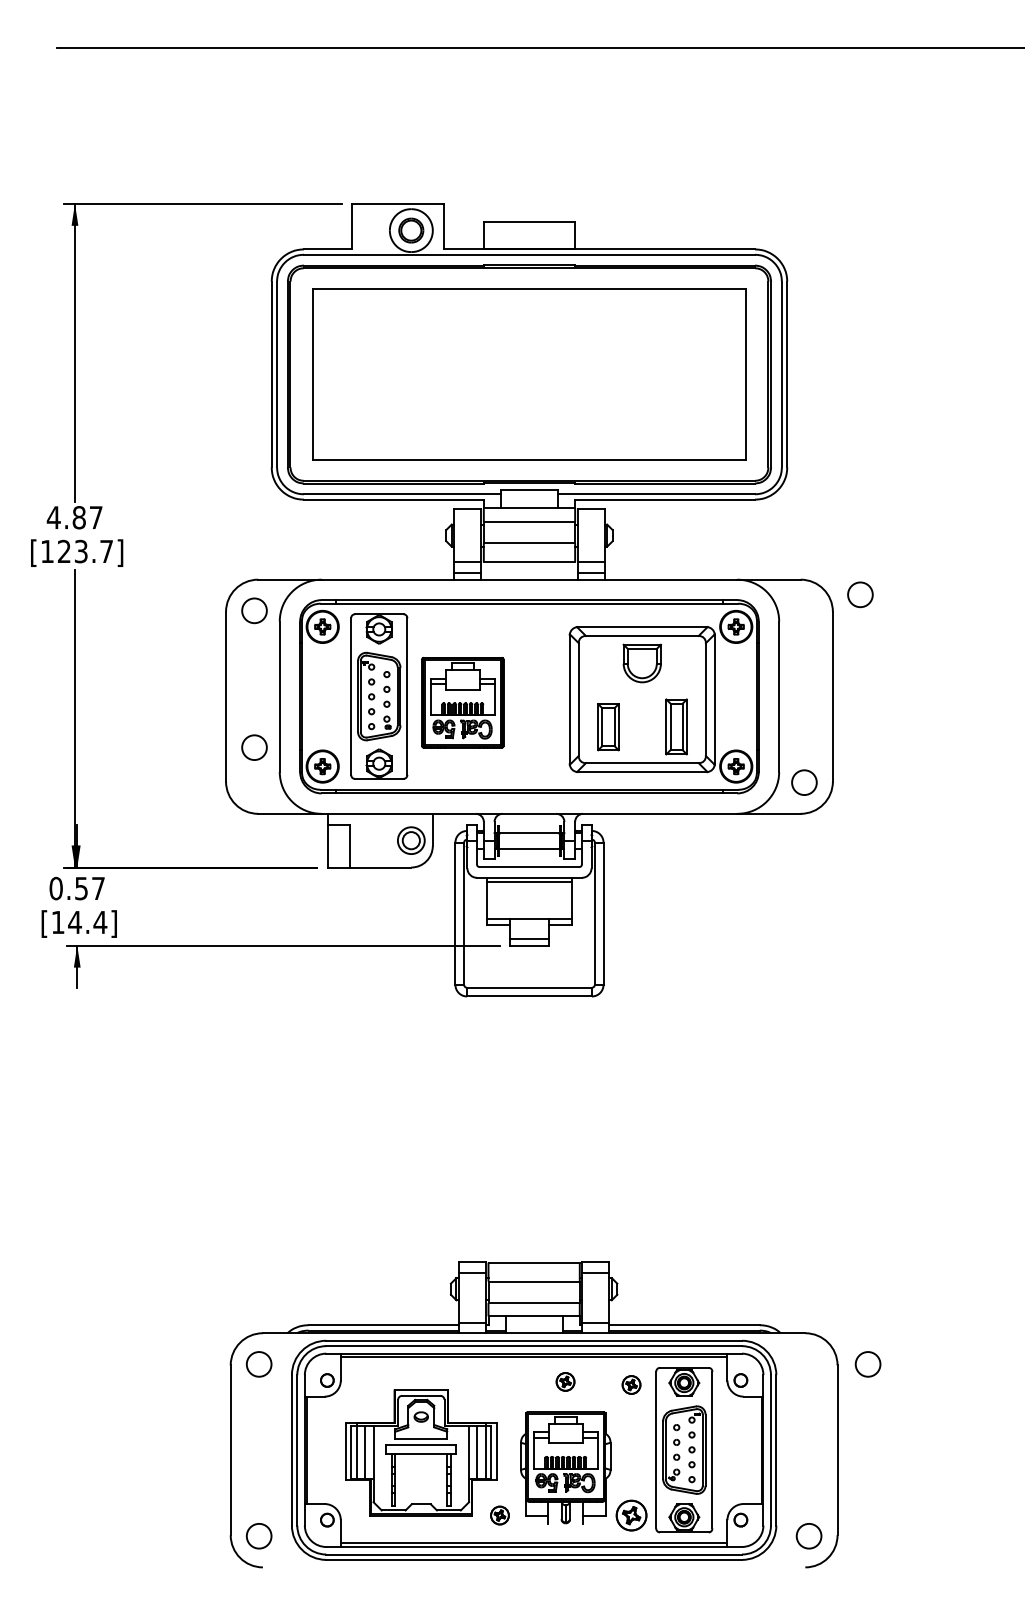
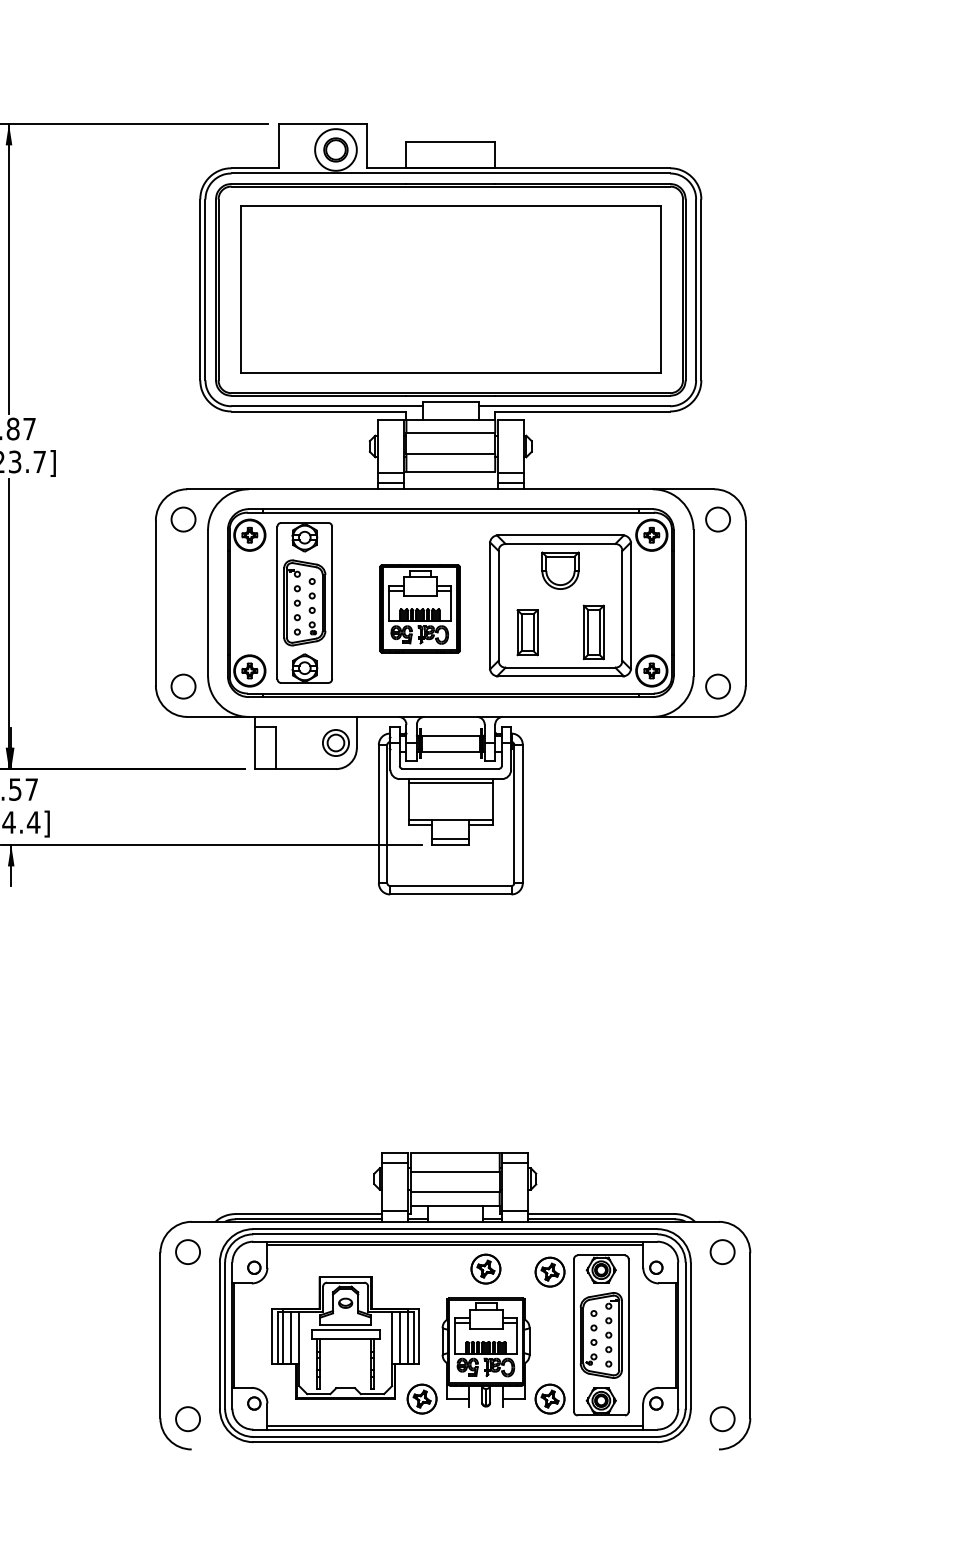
circle: (860, 594) -> (718, 519), moved
part: (462, 702) -> (419, 608), moved
circle: (254, 747) -> (183, 686), moved
circle: (867, 1364) -> (722, 1252), moved
part: (565, 1381) -> (485, 1268), size x1.67
part: (631, 1384) -> (549, 1271), size x1.67
part: (499, 1515) -> (421, 1399), size x1.67

